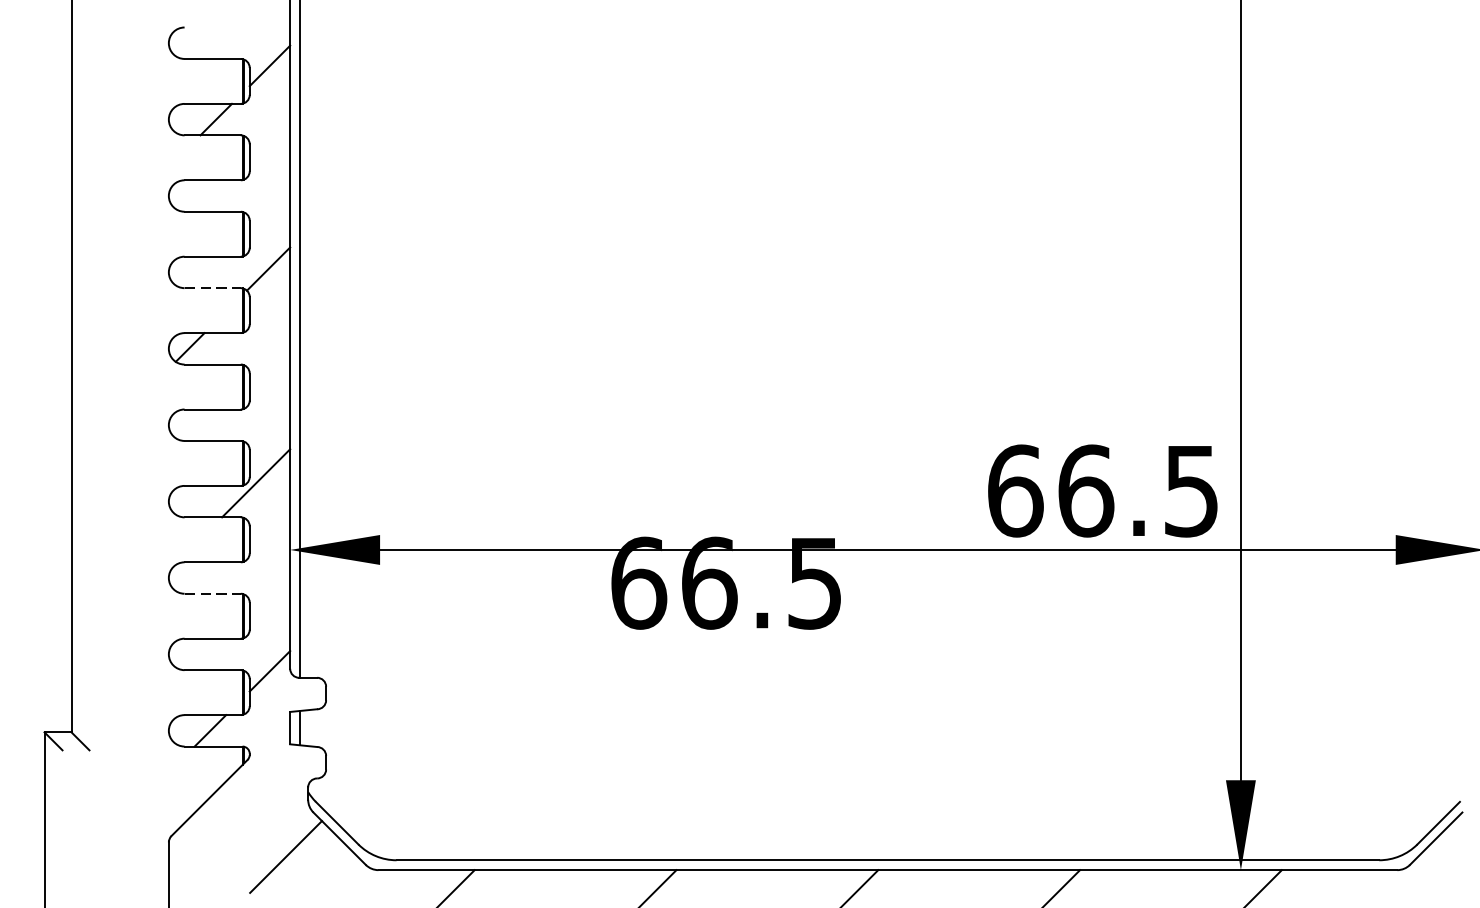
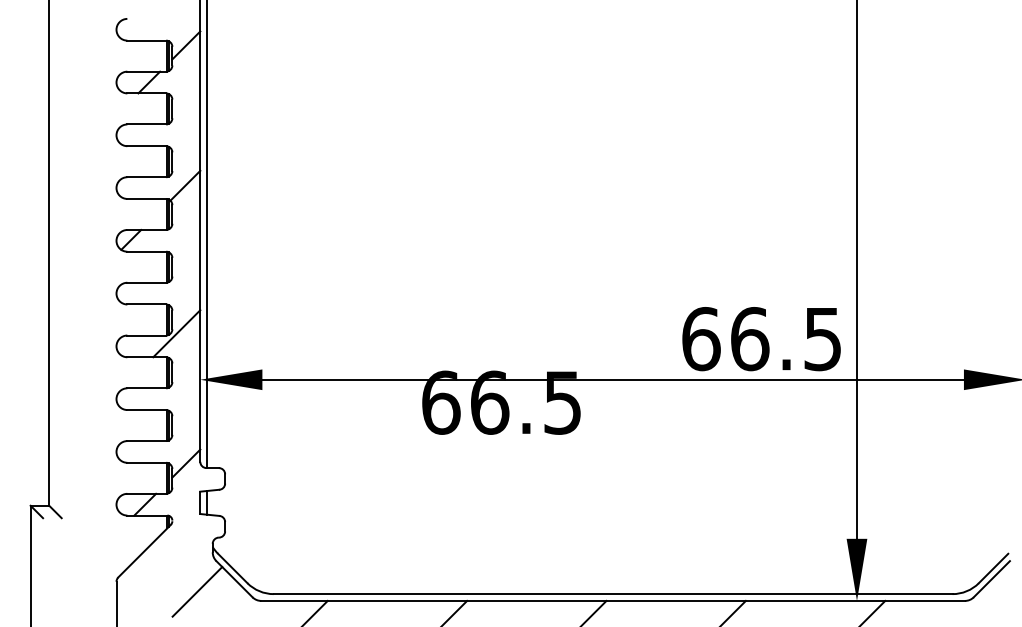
line: (213, 287) -> (147, 198), dashed -> solid
line: (213, 594) -> (147, 410), dashed -> solid

